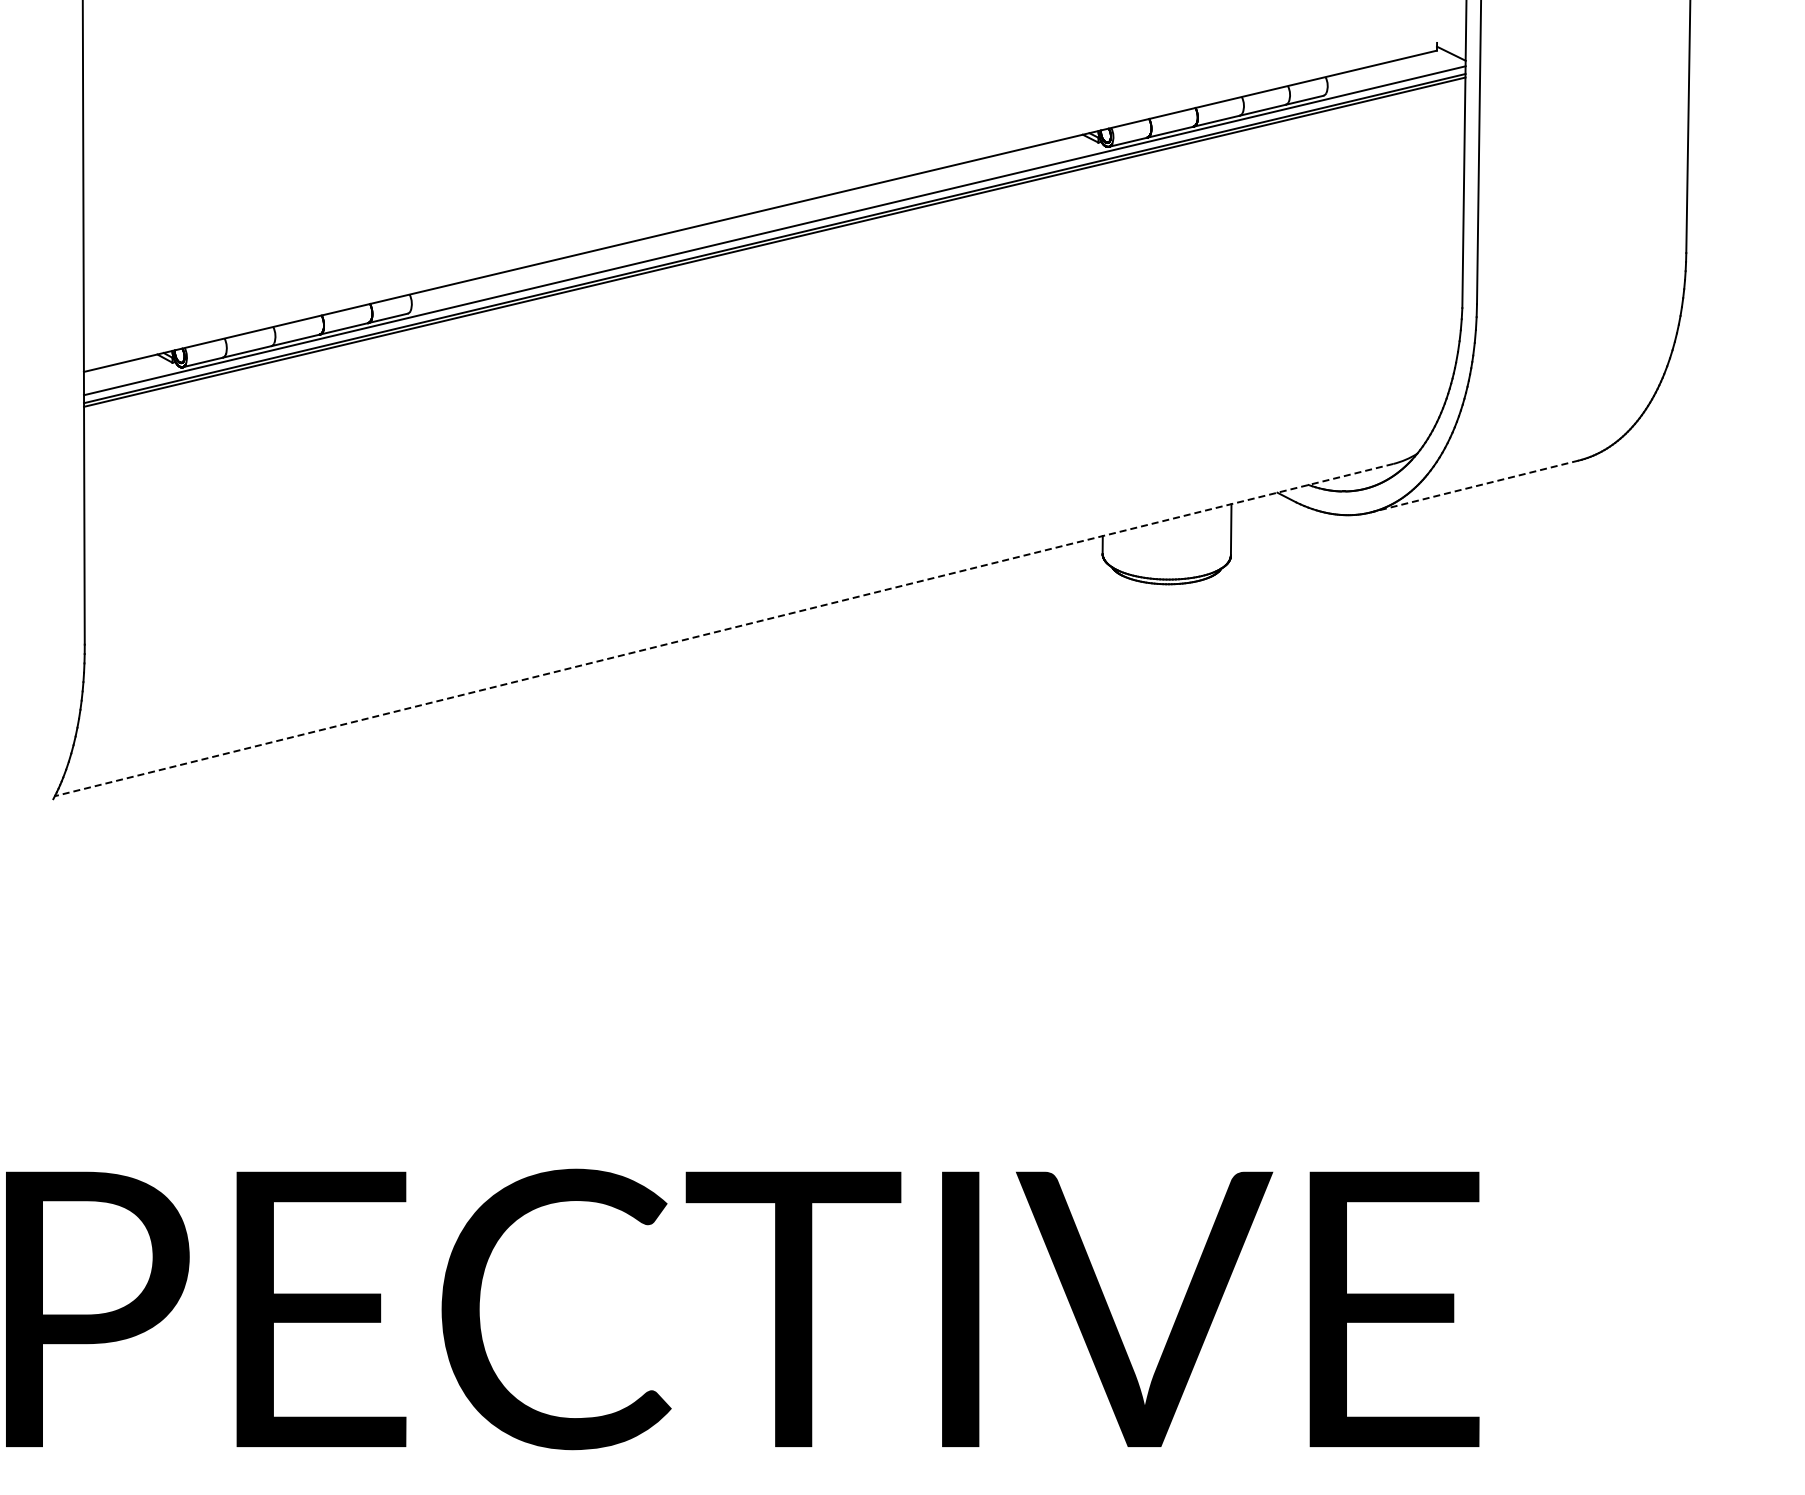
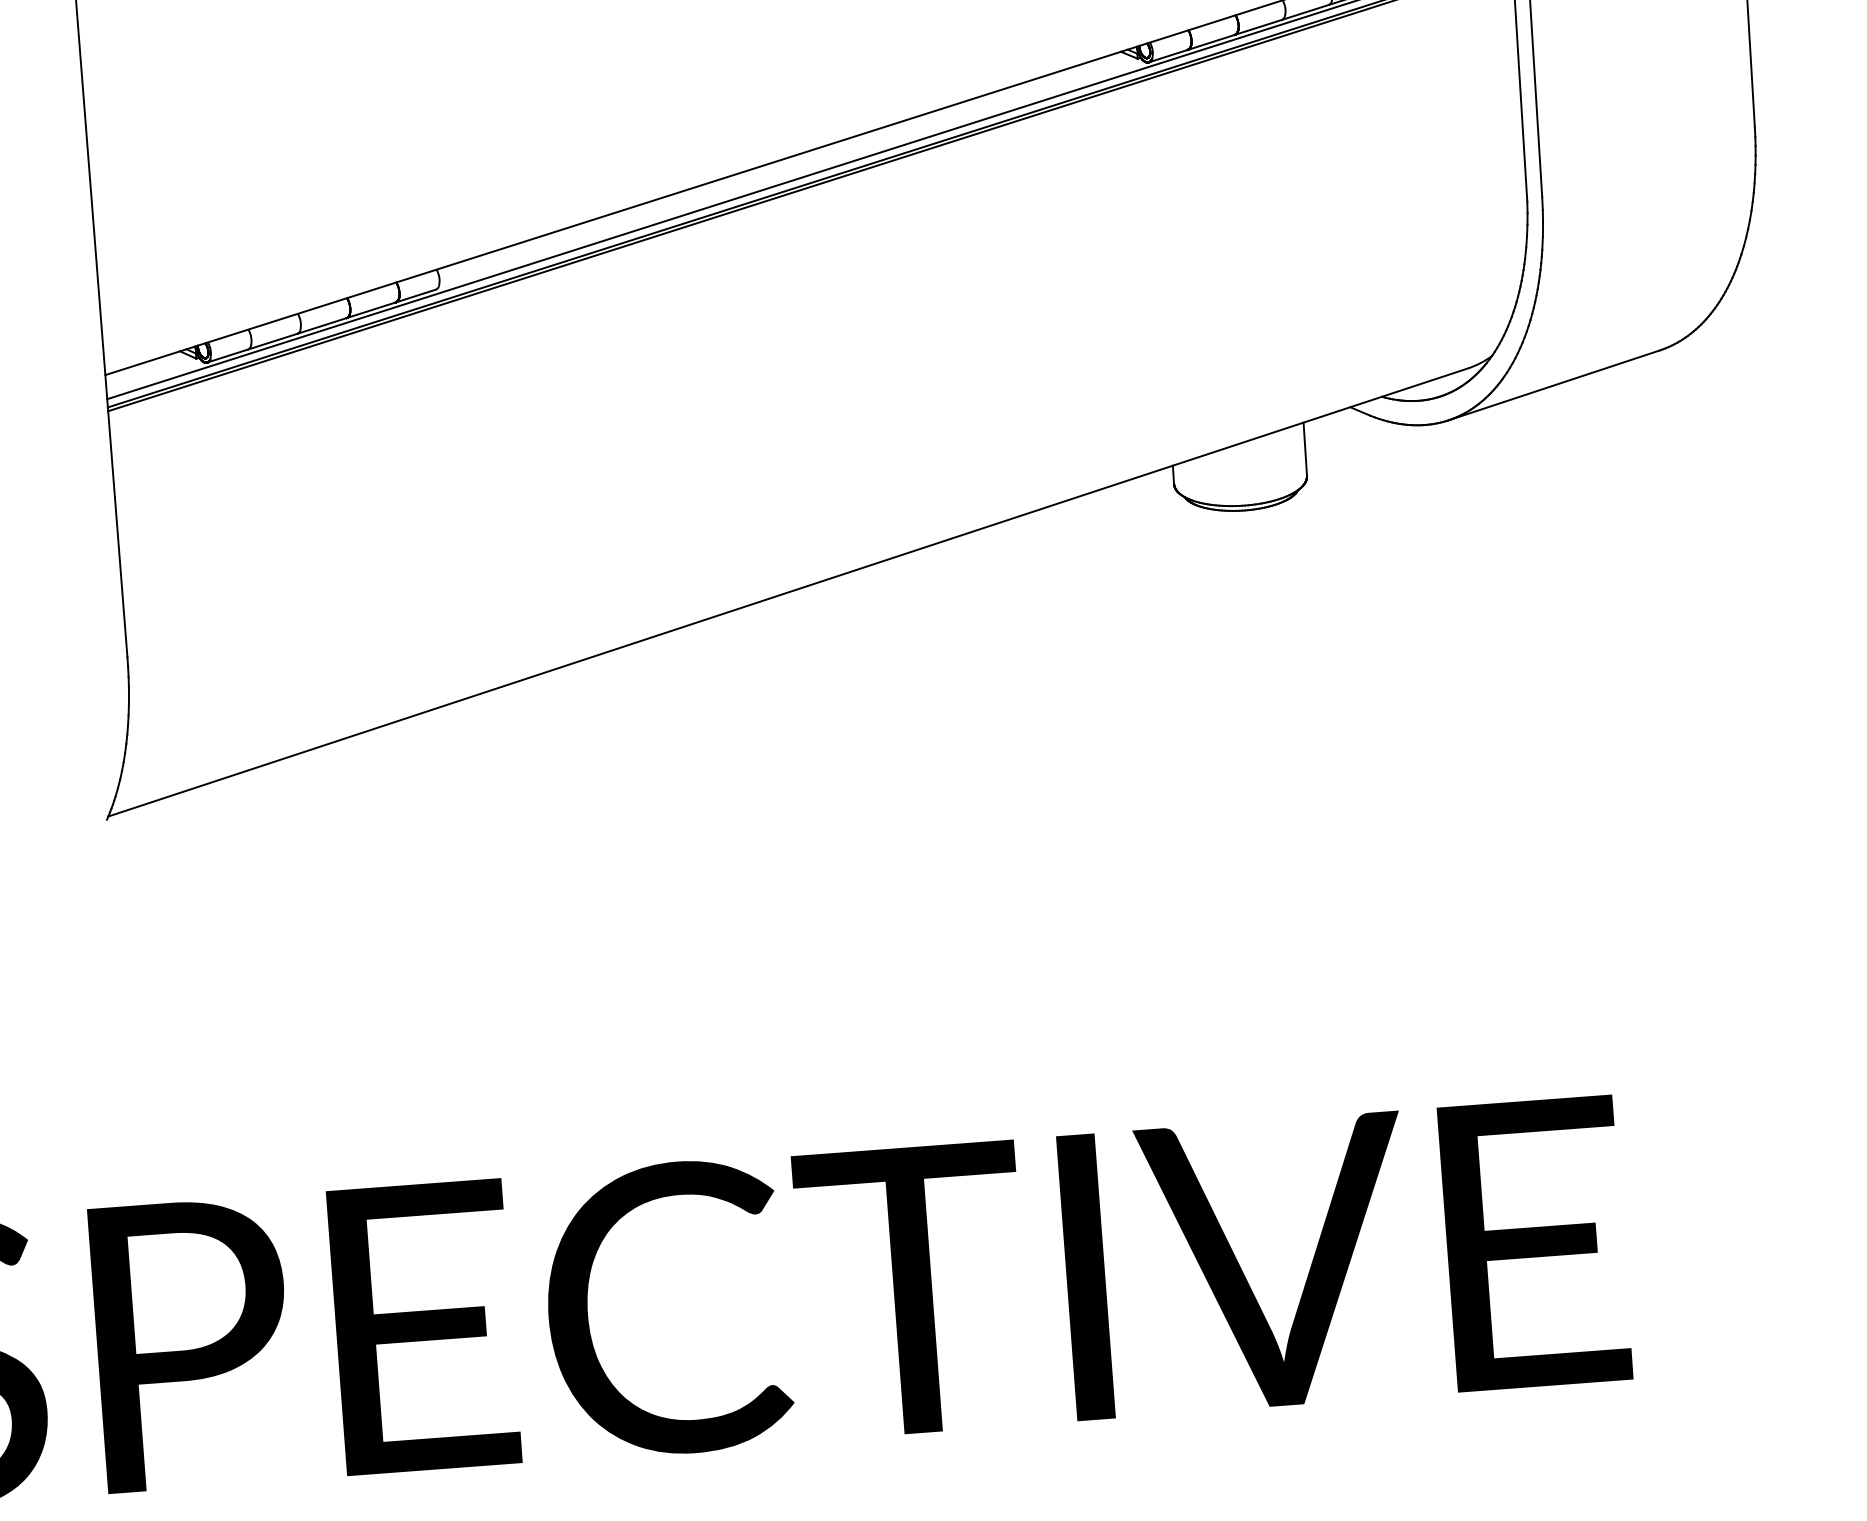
line: (1474, 486) -> (1553, 385), dashed -> solid
line: (724, 630) -> (788, 592), dashed -> solid

